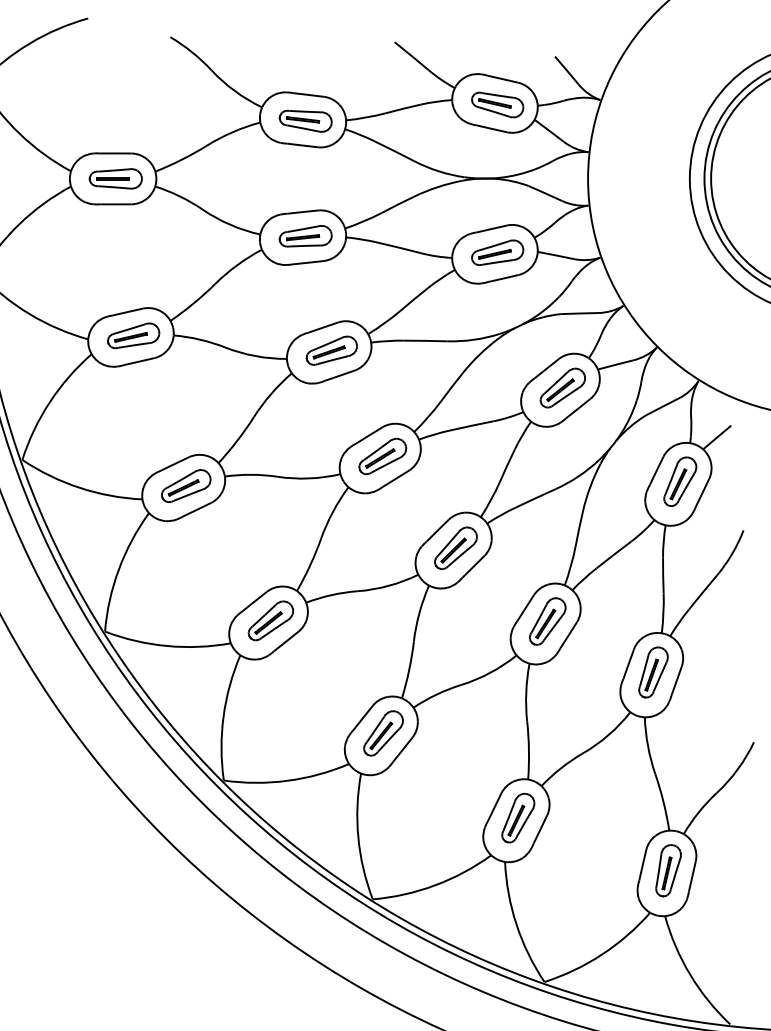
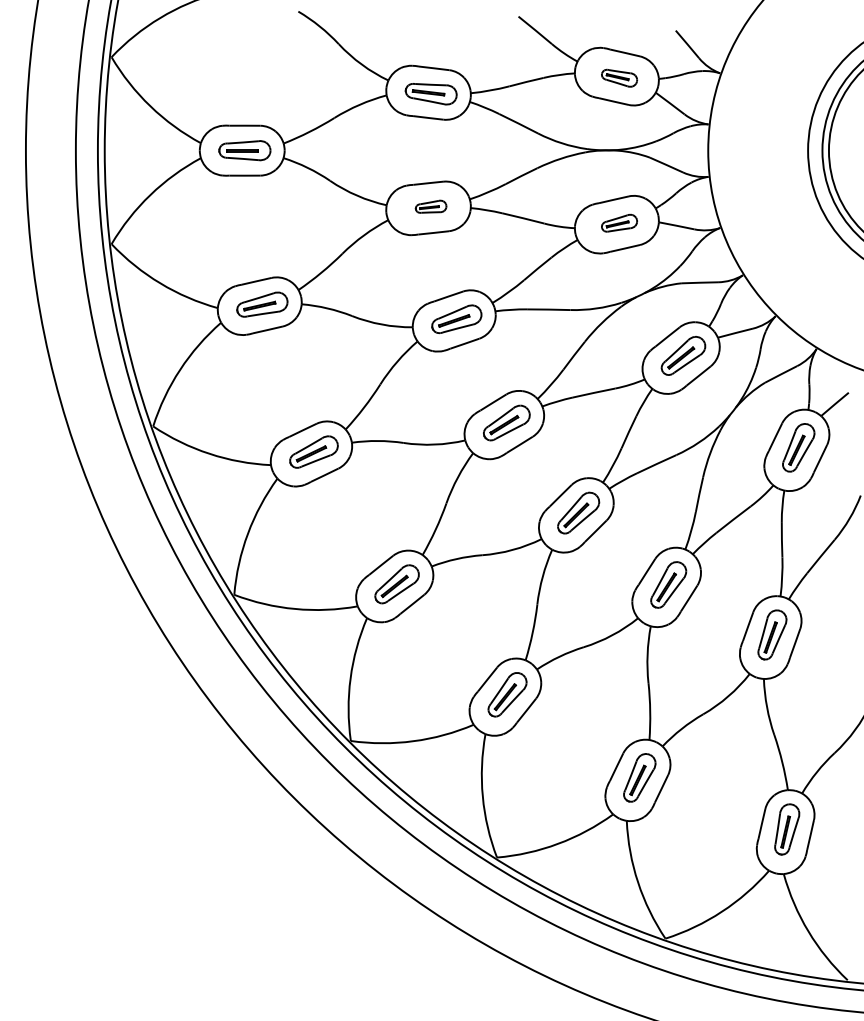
part: (497, 105) -> (619, 78), size x0.7
part: (305, 235) -> (430, 206), size x0.6
part: (497, 253) -> (619, 223), size x0.7

